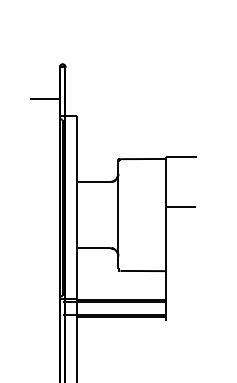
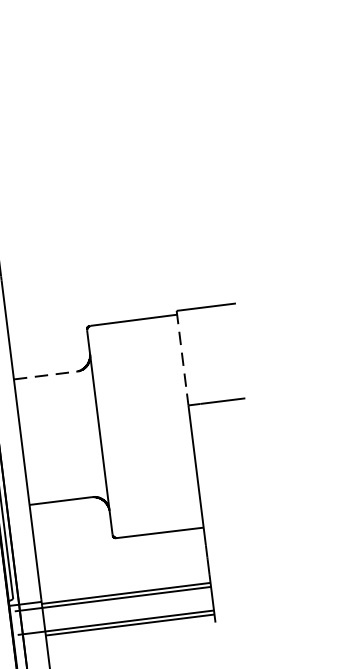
line: (166, 178) -> (182, 351), solid -> dashed
line: (94, 182) -> (46, 376), solid -> dashed

